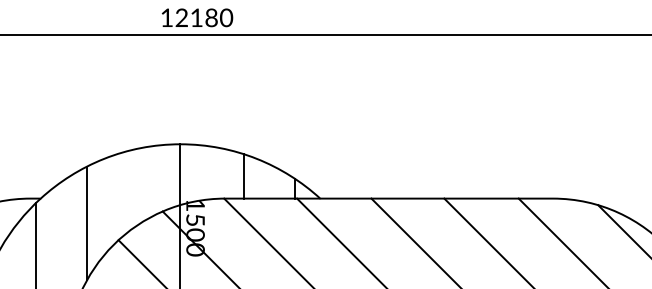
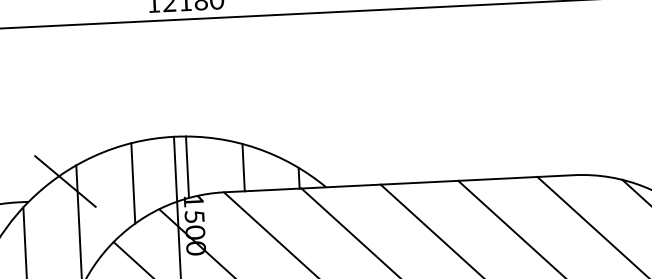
line: (191, 173) -> (187, 167), added
line: (75, 181) -> (64, 181), added
line: (139, 185) -> (133, 182), added

